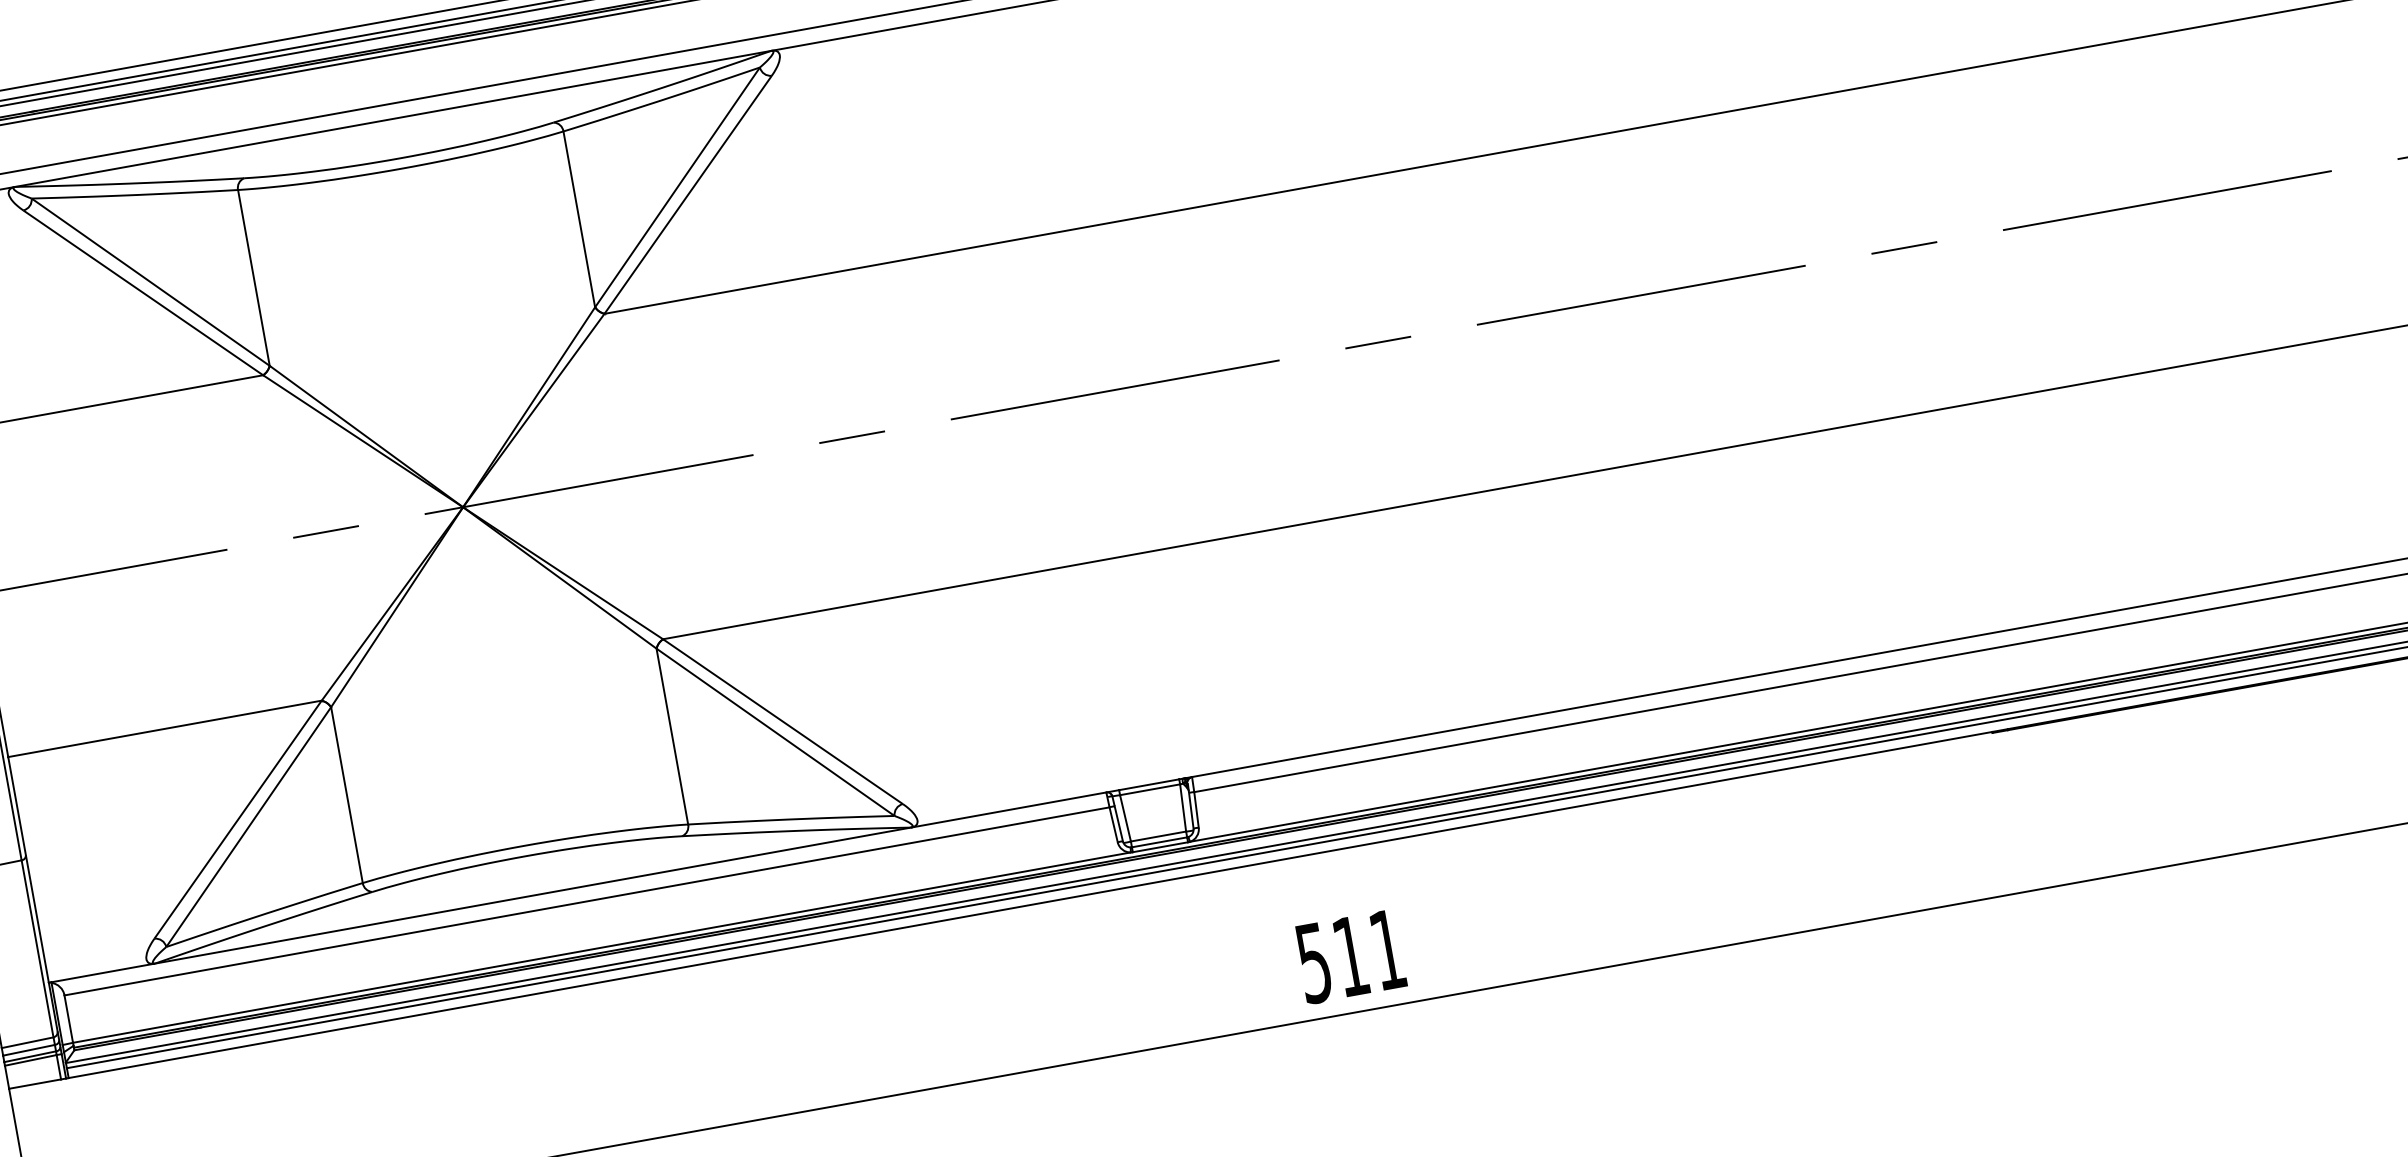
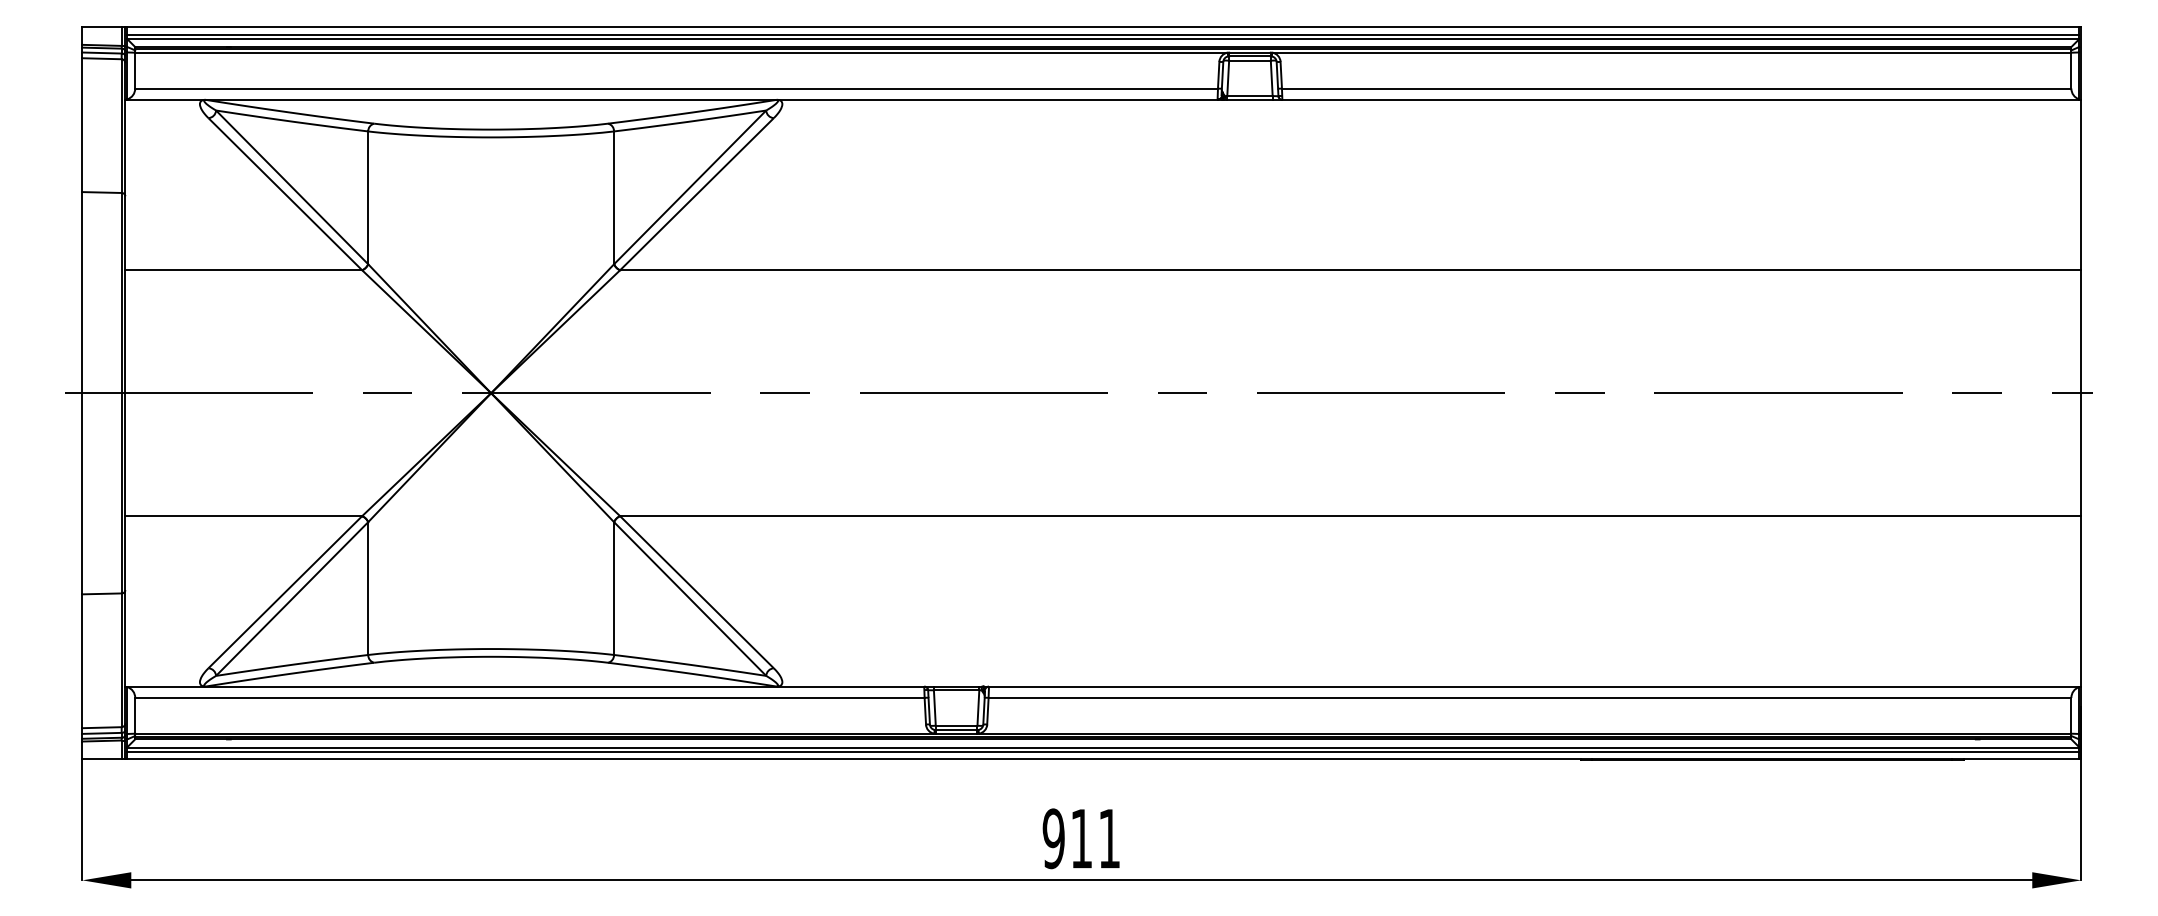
text: (1313, 962) -> (1053, 838), 511 -> 911

